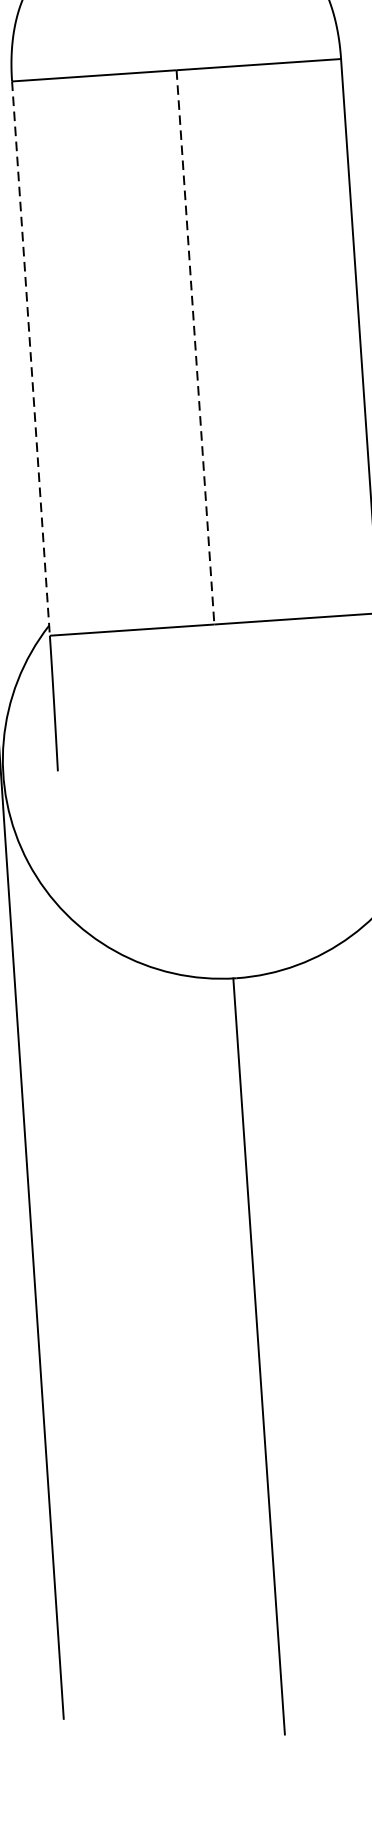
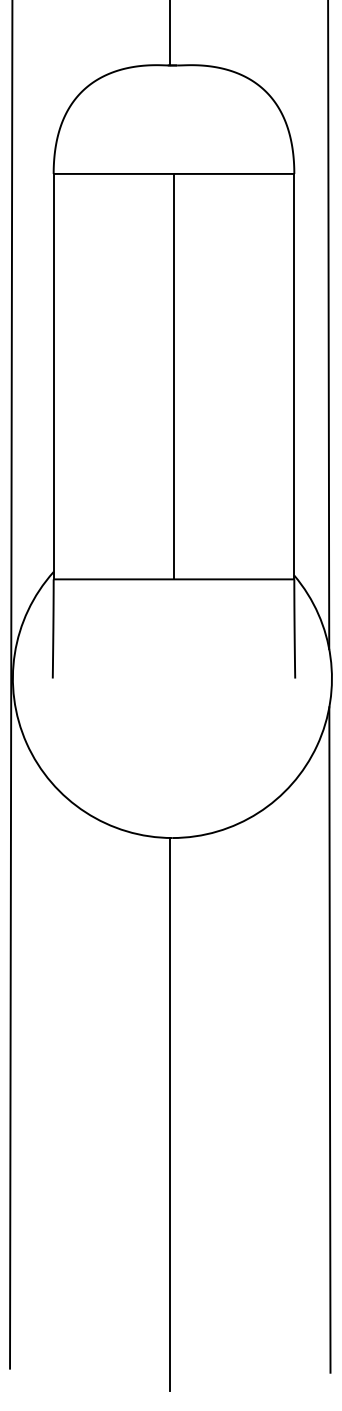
line: (196, 347) -> (174, 376), dashed -> solid
line: (30, 358) -> (53, 376), dashed -> solid

